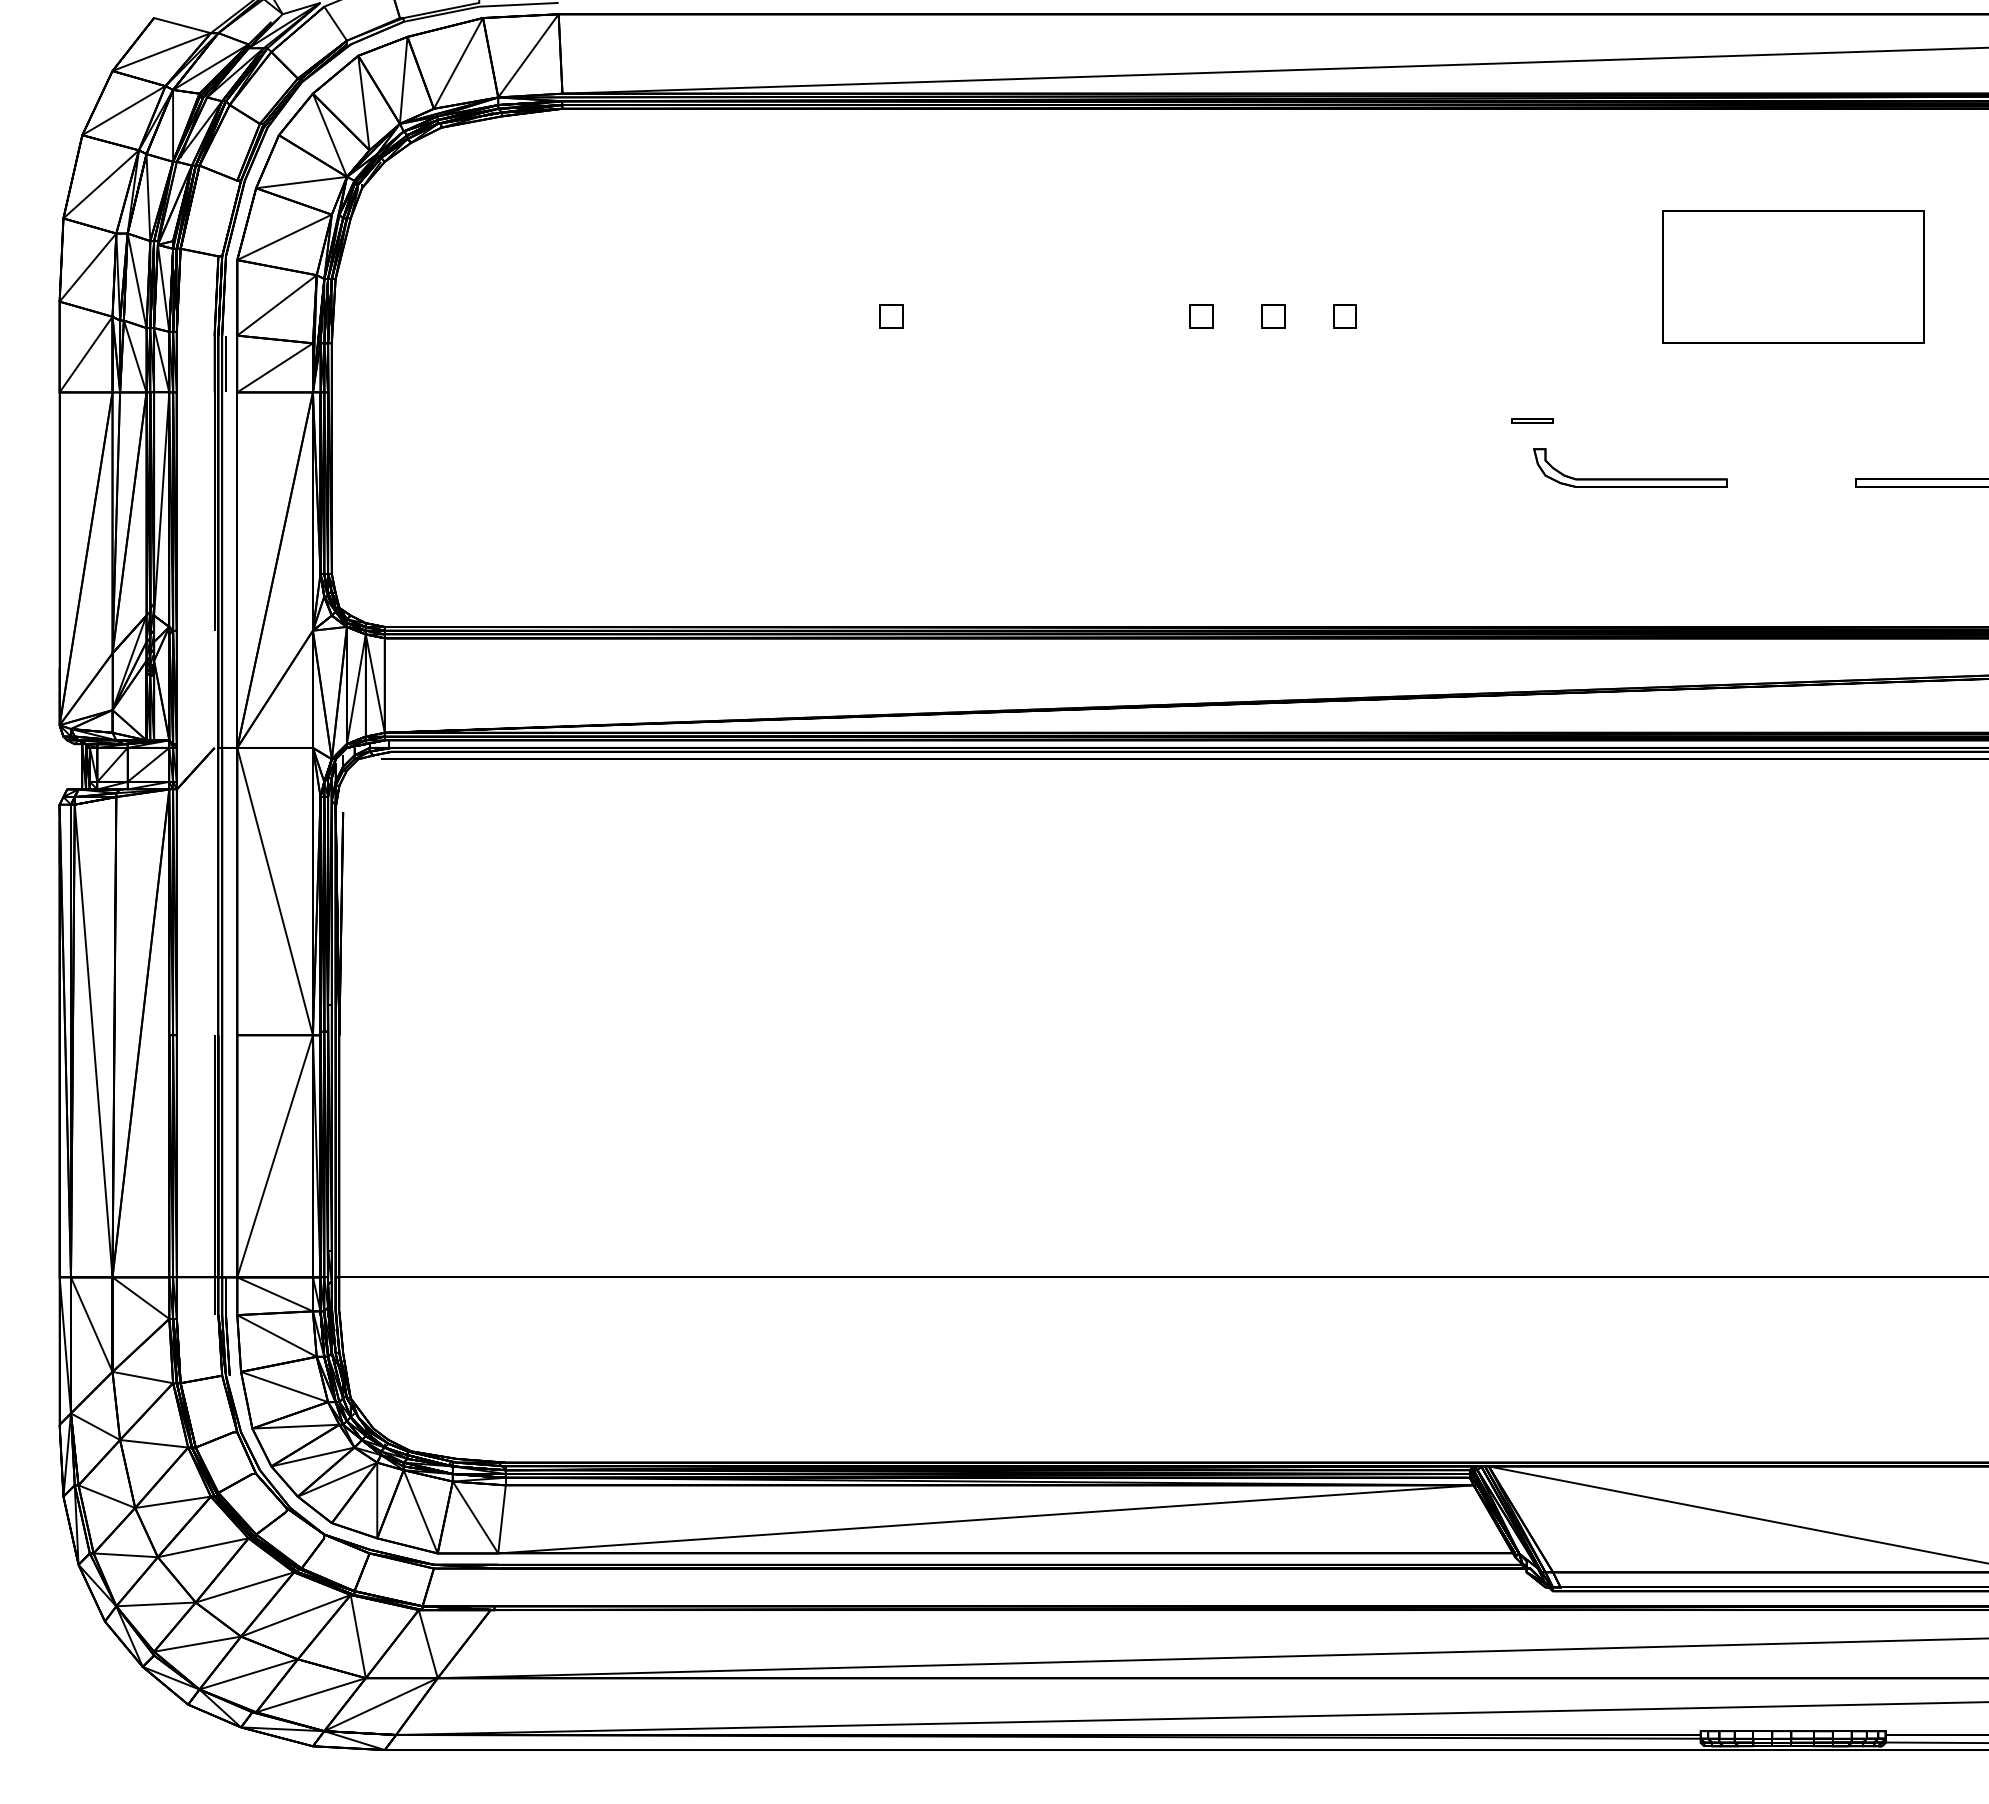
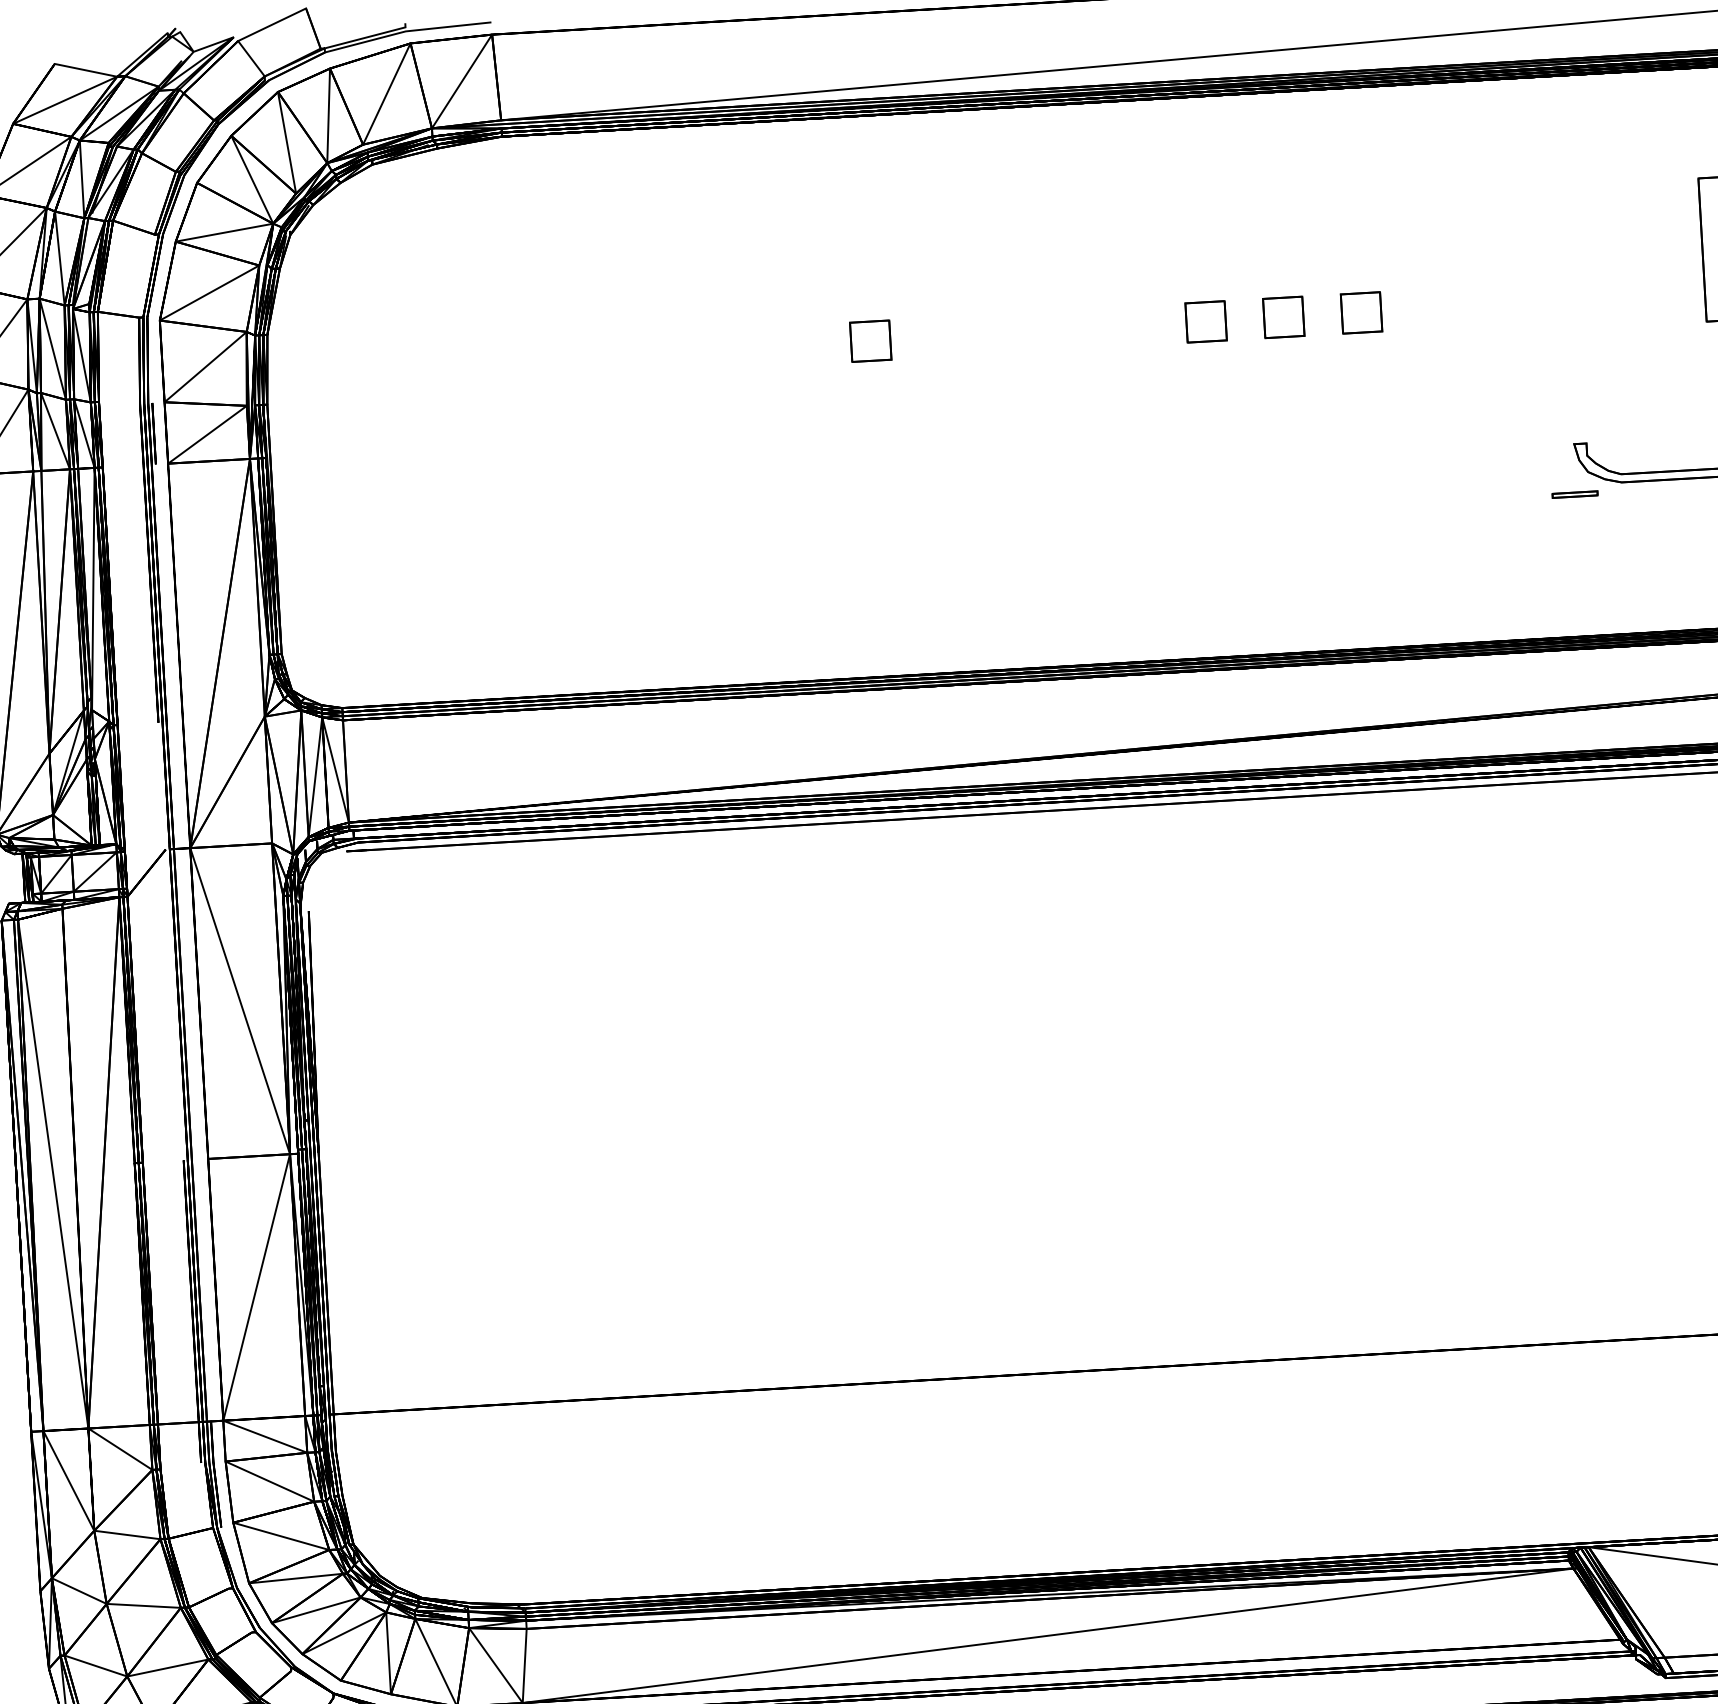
part: (891, 316) -> (870, 340), size x1.6
part: (1201, 316) -> (1206, 321), size x1.6
part: (1273, 316) -> (1284, 316), size x1.6
part: (1344, 316) -> (1360, 312), size x1.6
part: (1532, 420) -> (1575, 494), moved

